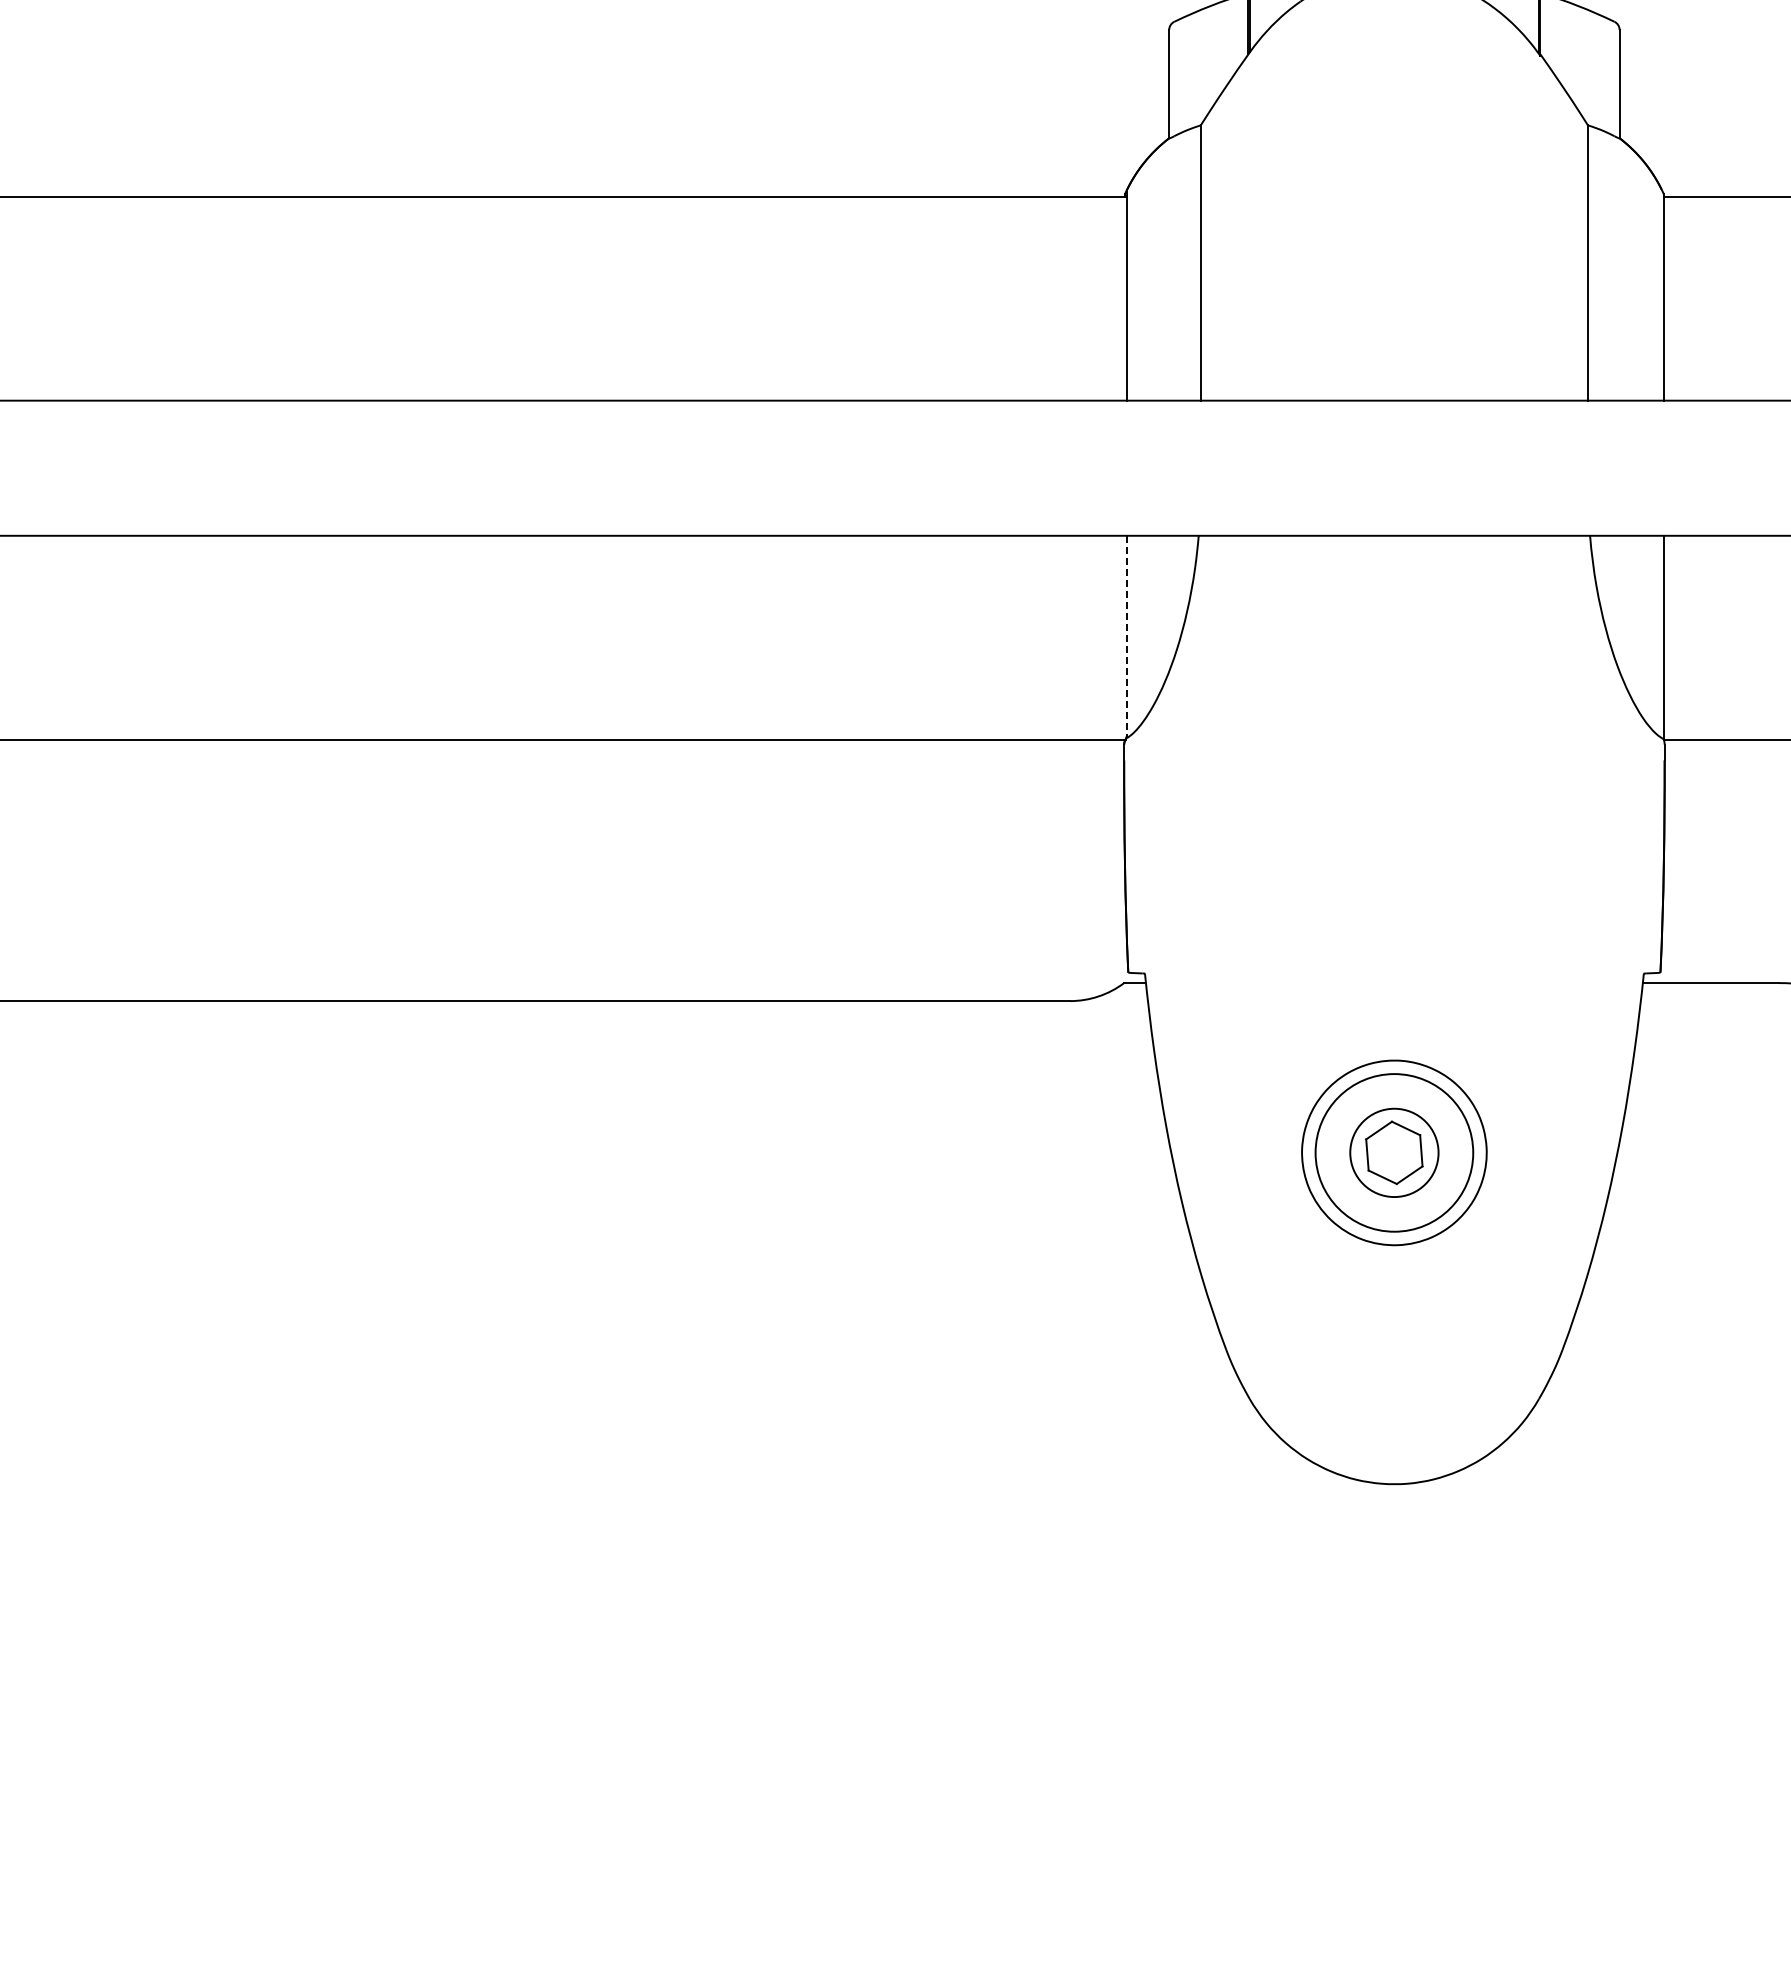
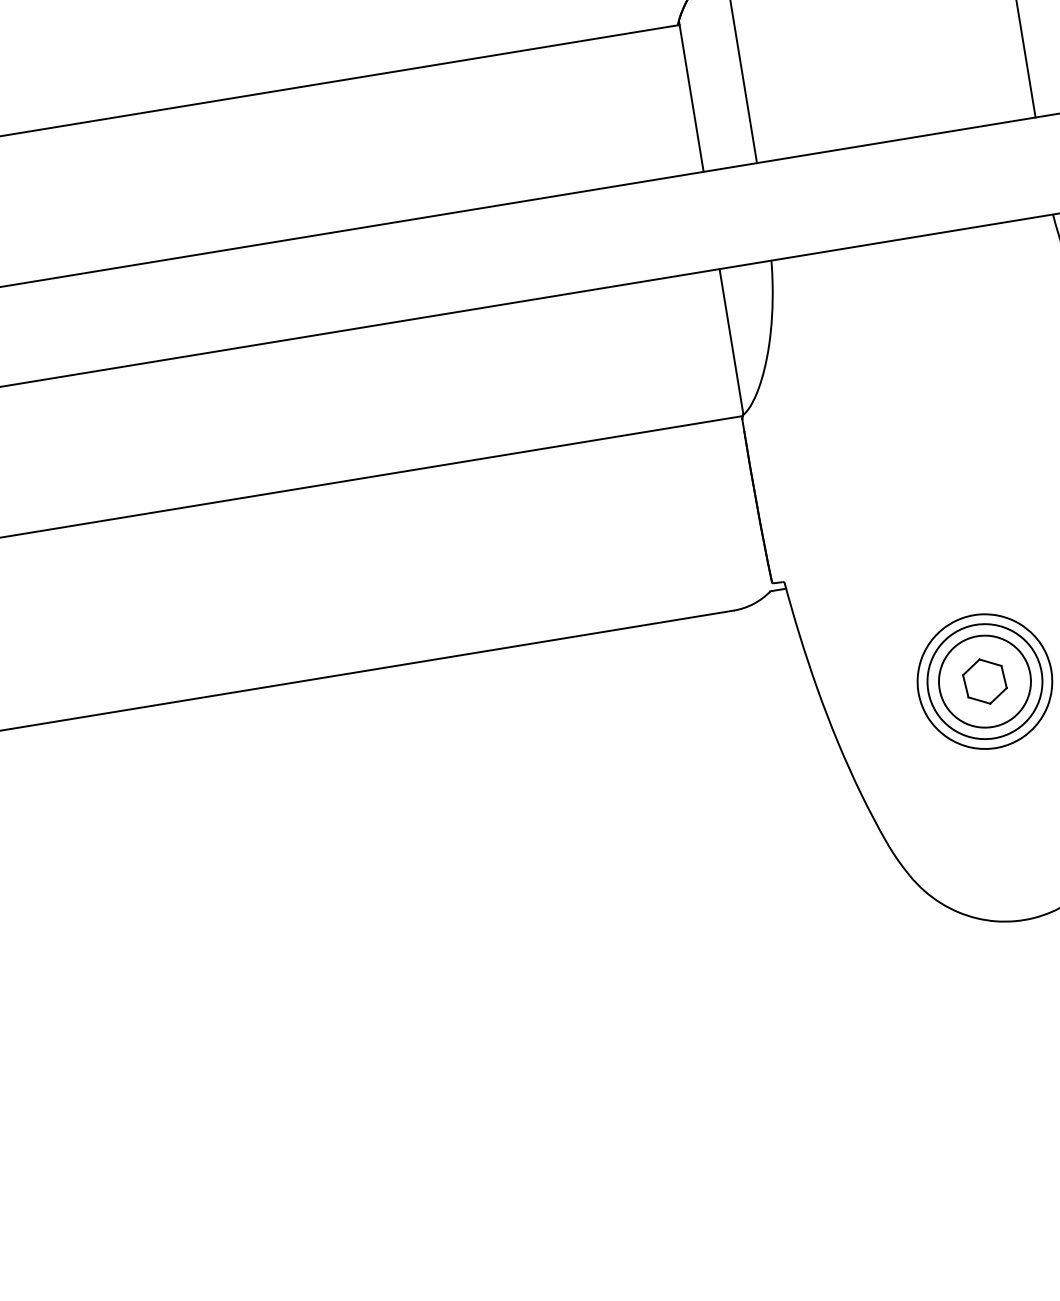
line: (1126, 636) -> (731, 341), dashed -> solid
circle: (1394, 1152) -> (984, 681), size x1.43

